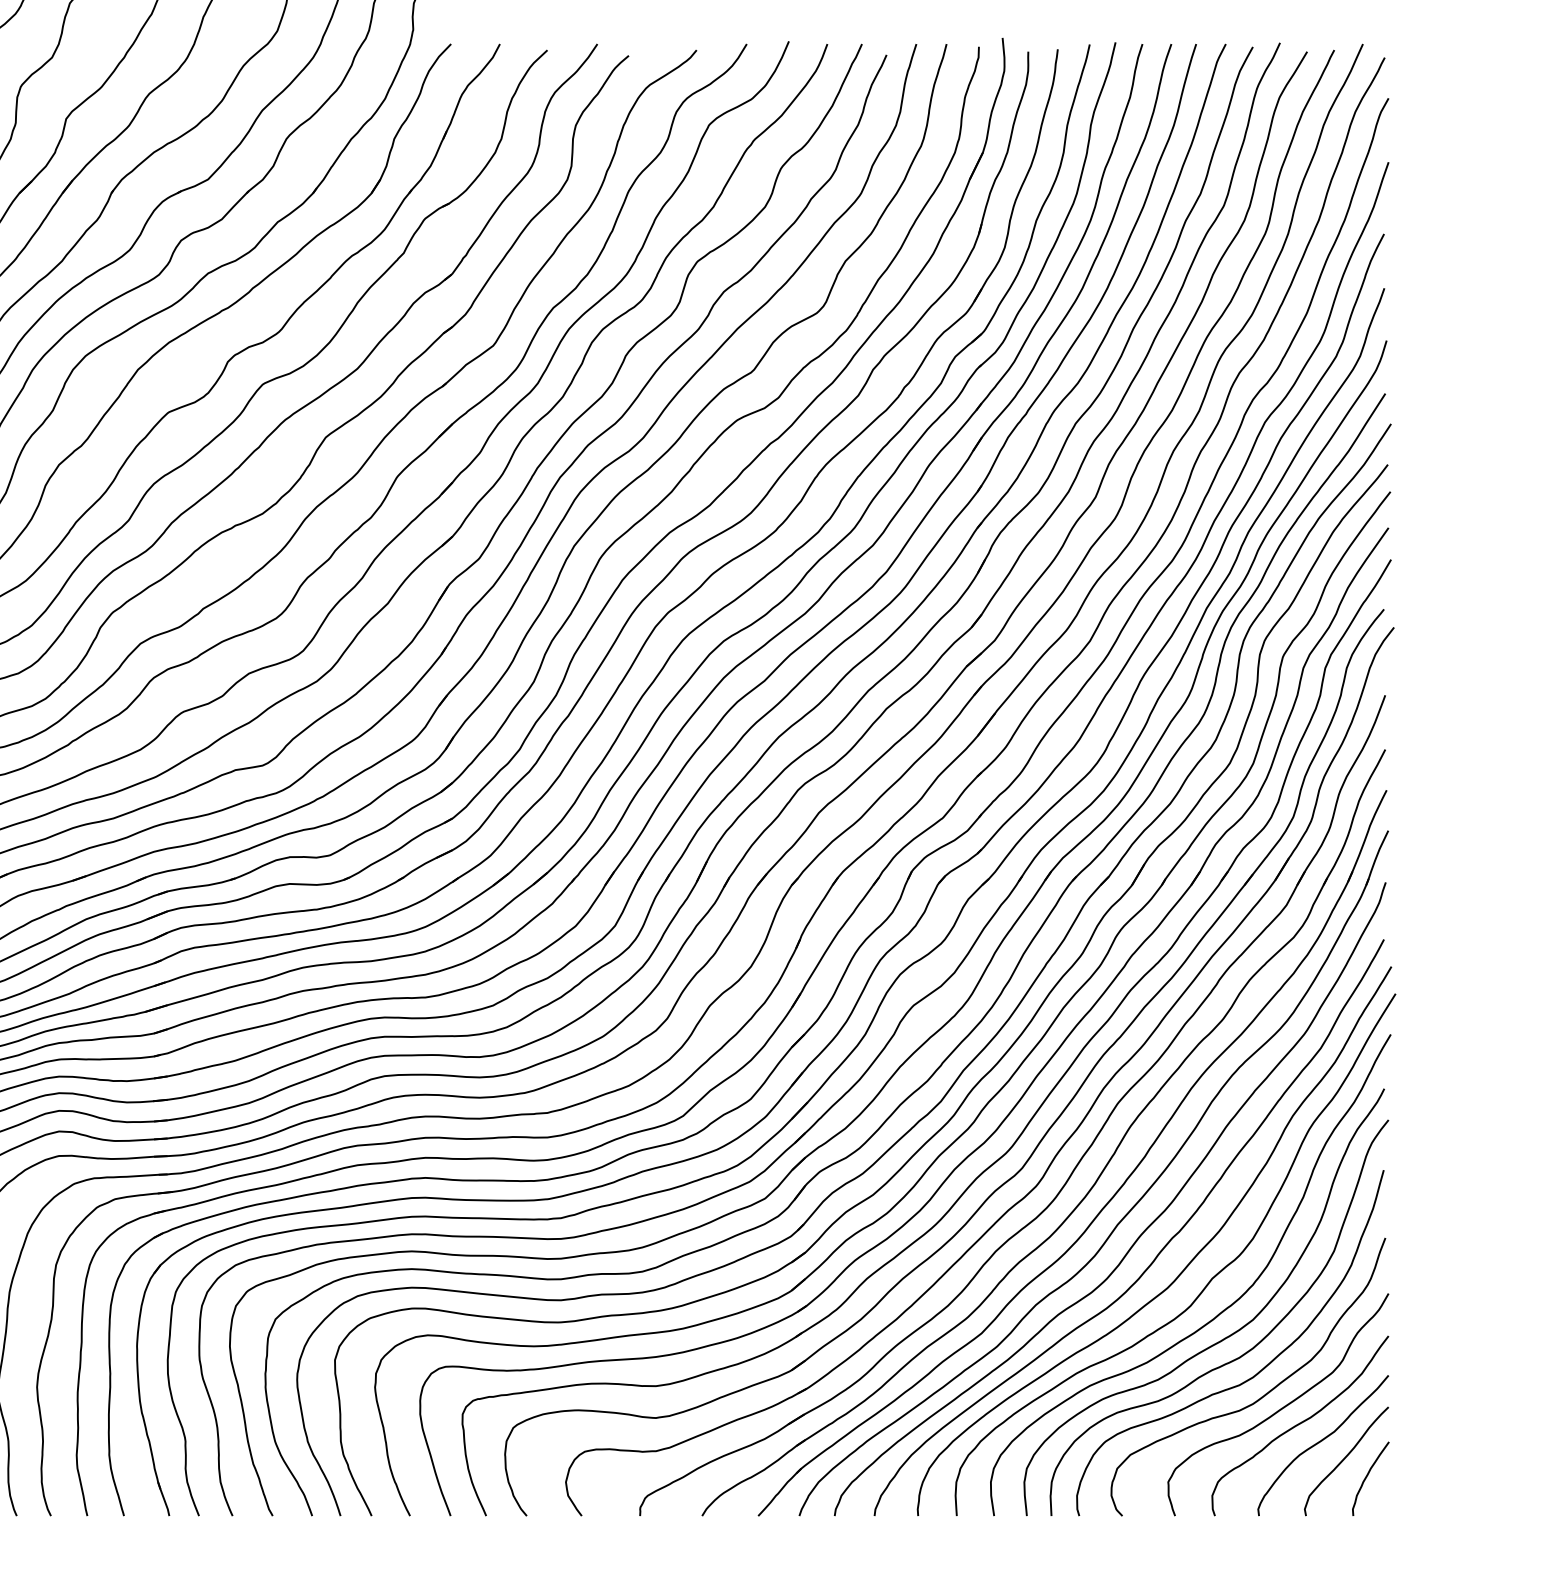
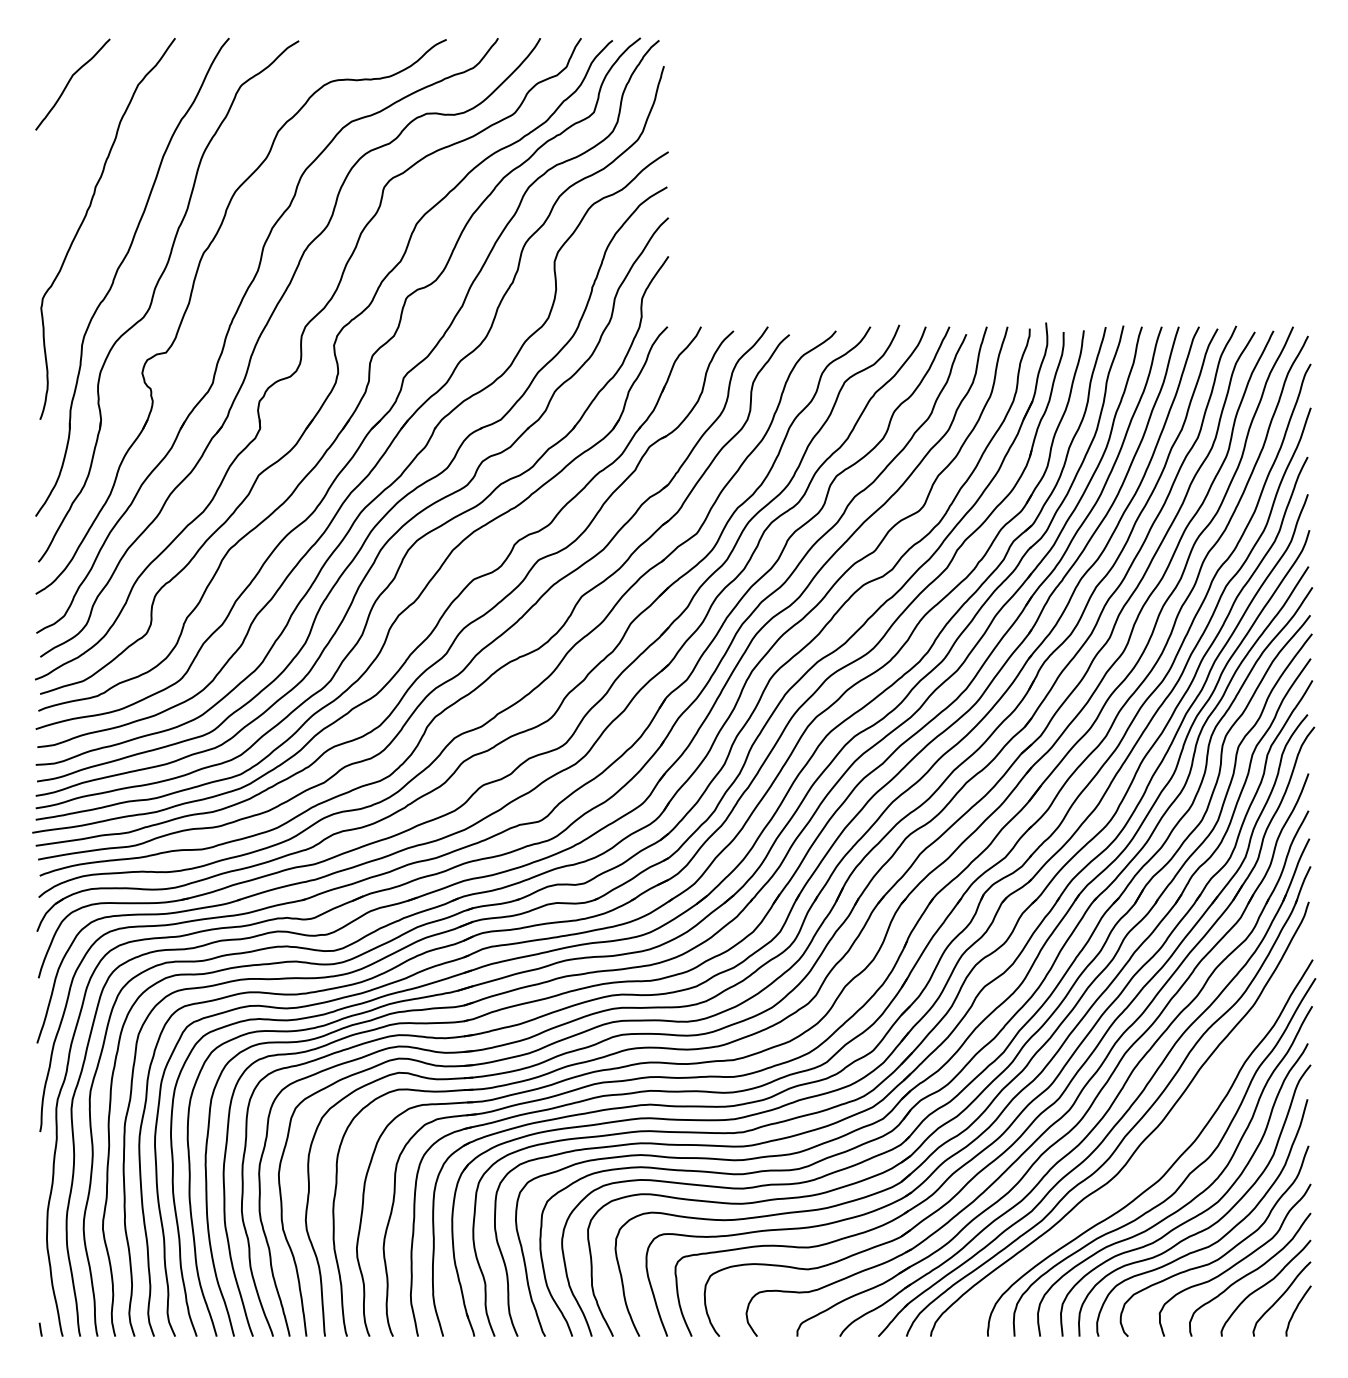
curve: (1159, 1250) -> (1153, 1154), removed

